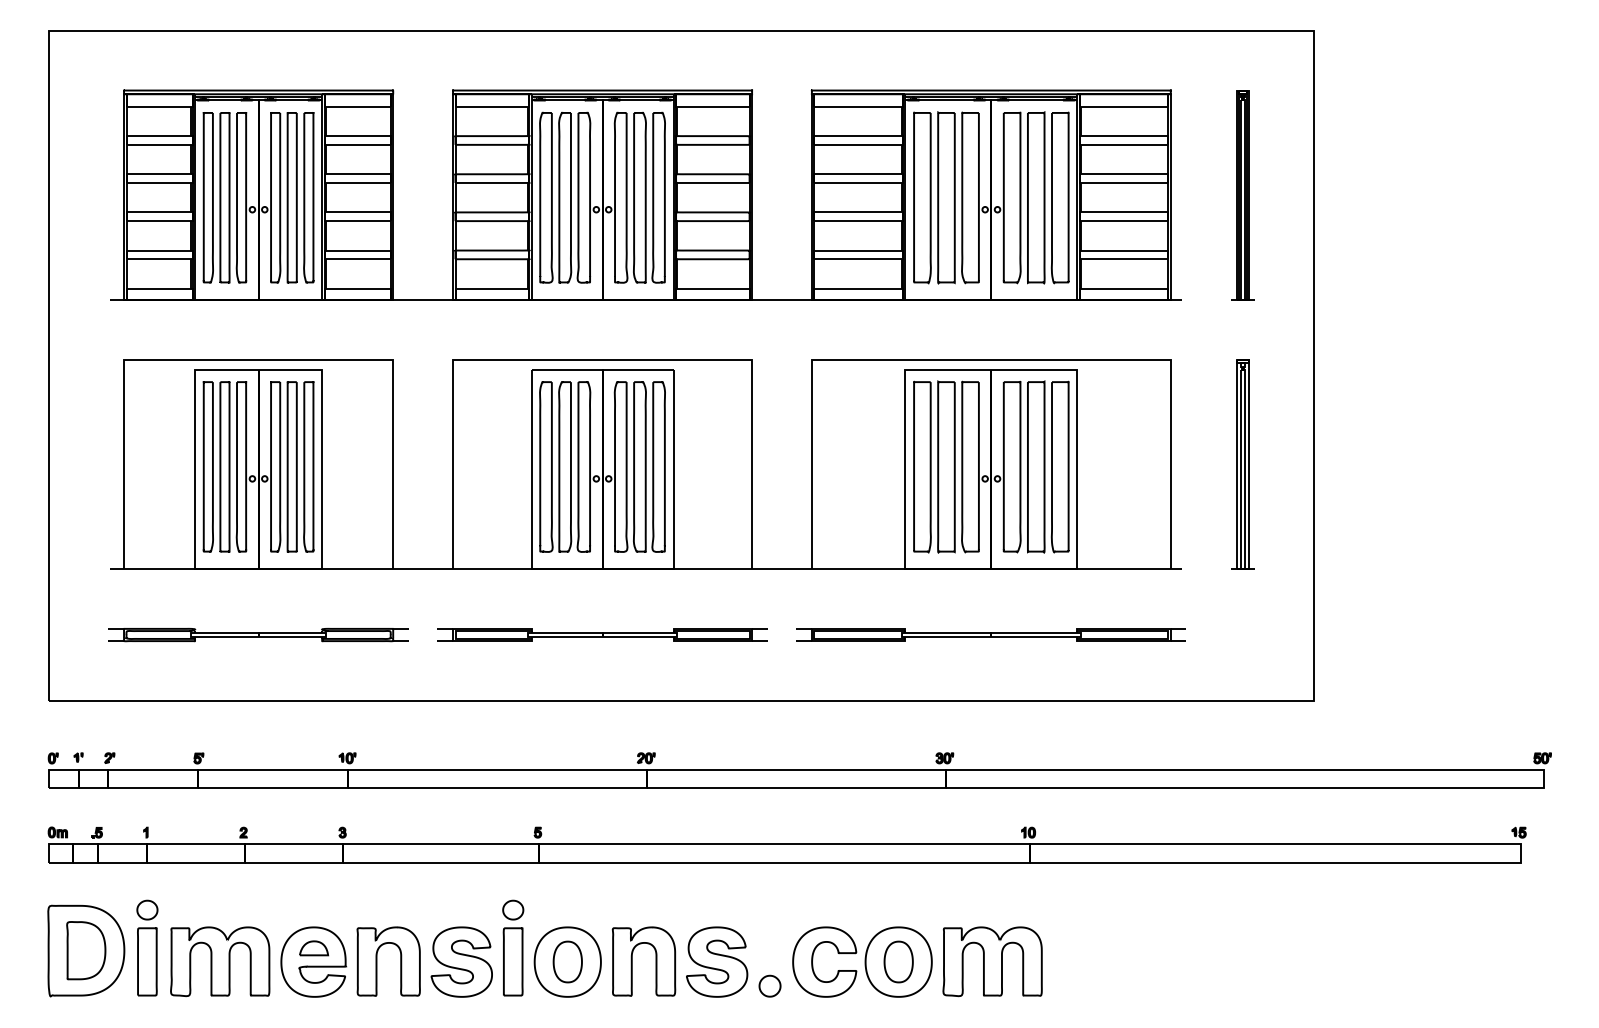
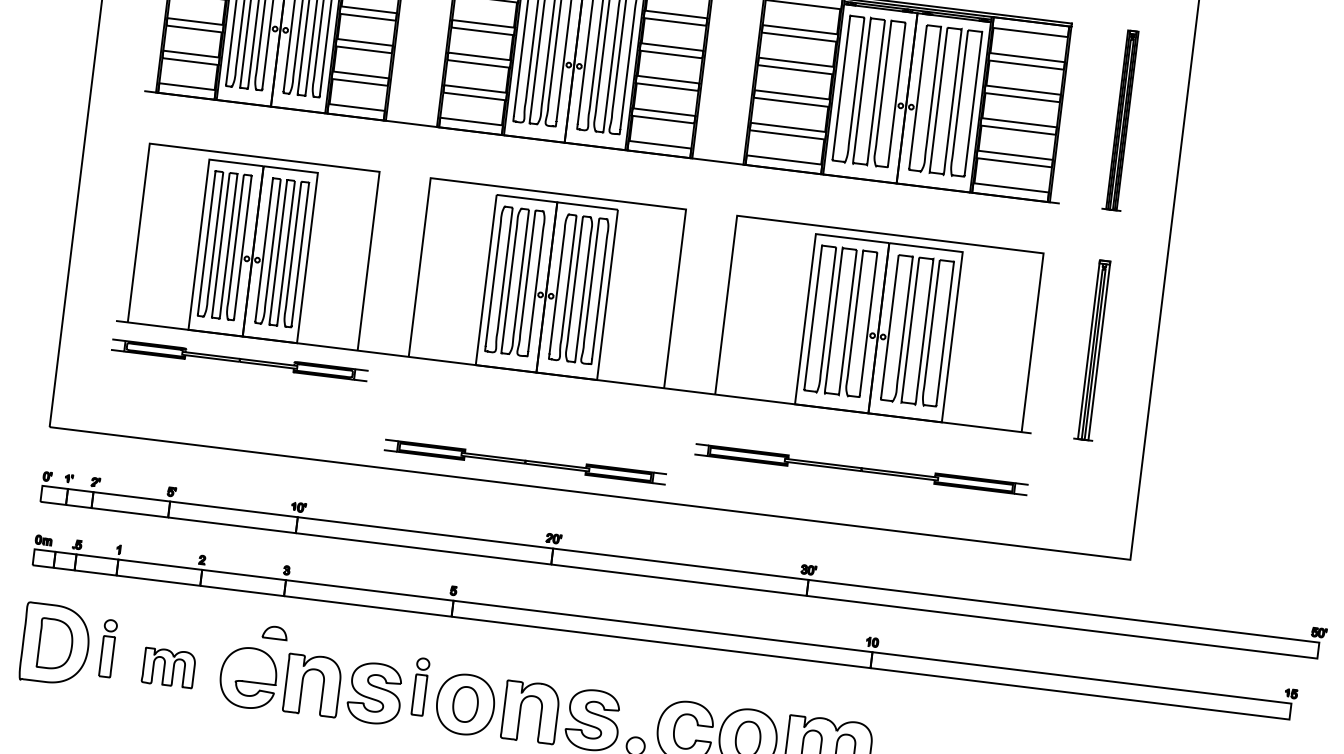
part: (258, 634) -> (239, 359), moved
part: (602, 634) -> (525, 461), moved
part: (147, 947) -> (108, 648), size x0.7
part: (513, 947) -> (420, 686), size x0.7
part: (314, 948) -> (275, 633), moved
part: (220, 961) -> (169, 667), size x0.6

